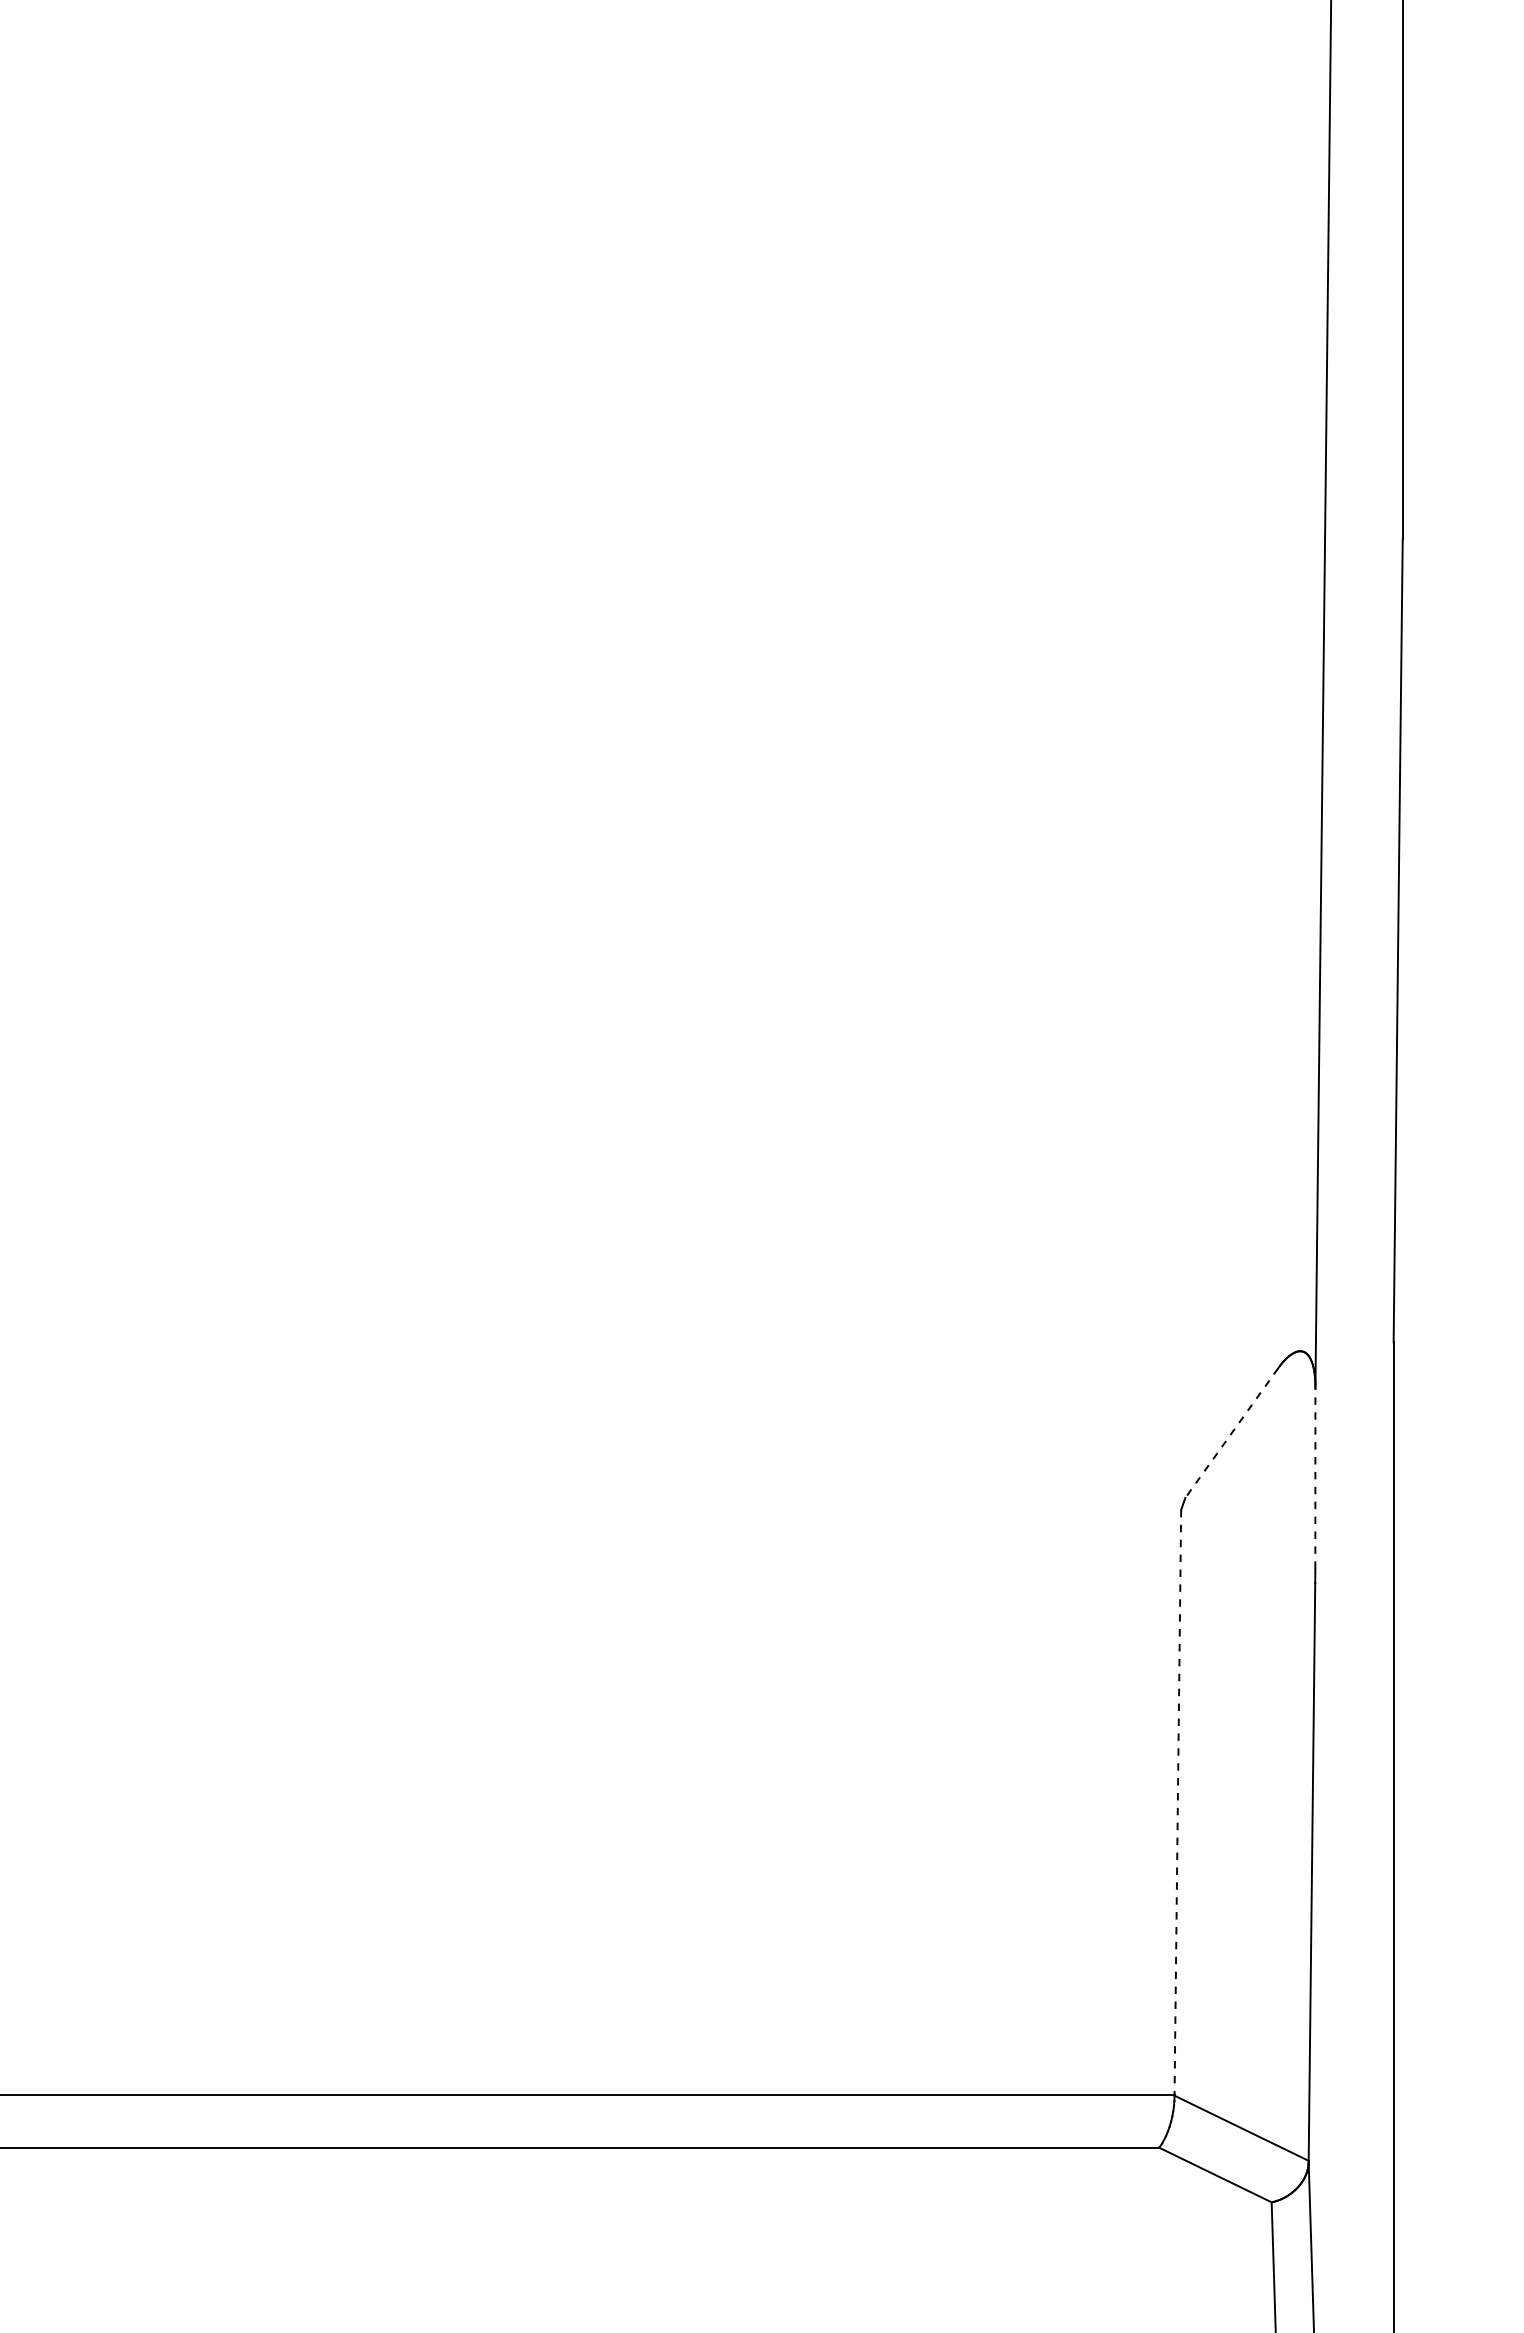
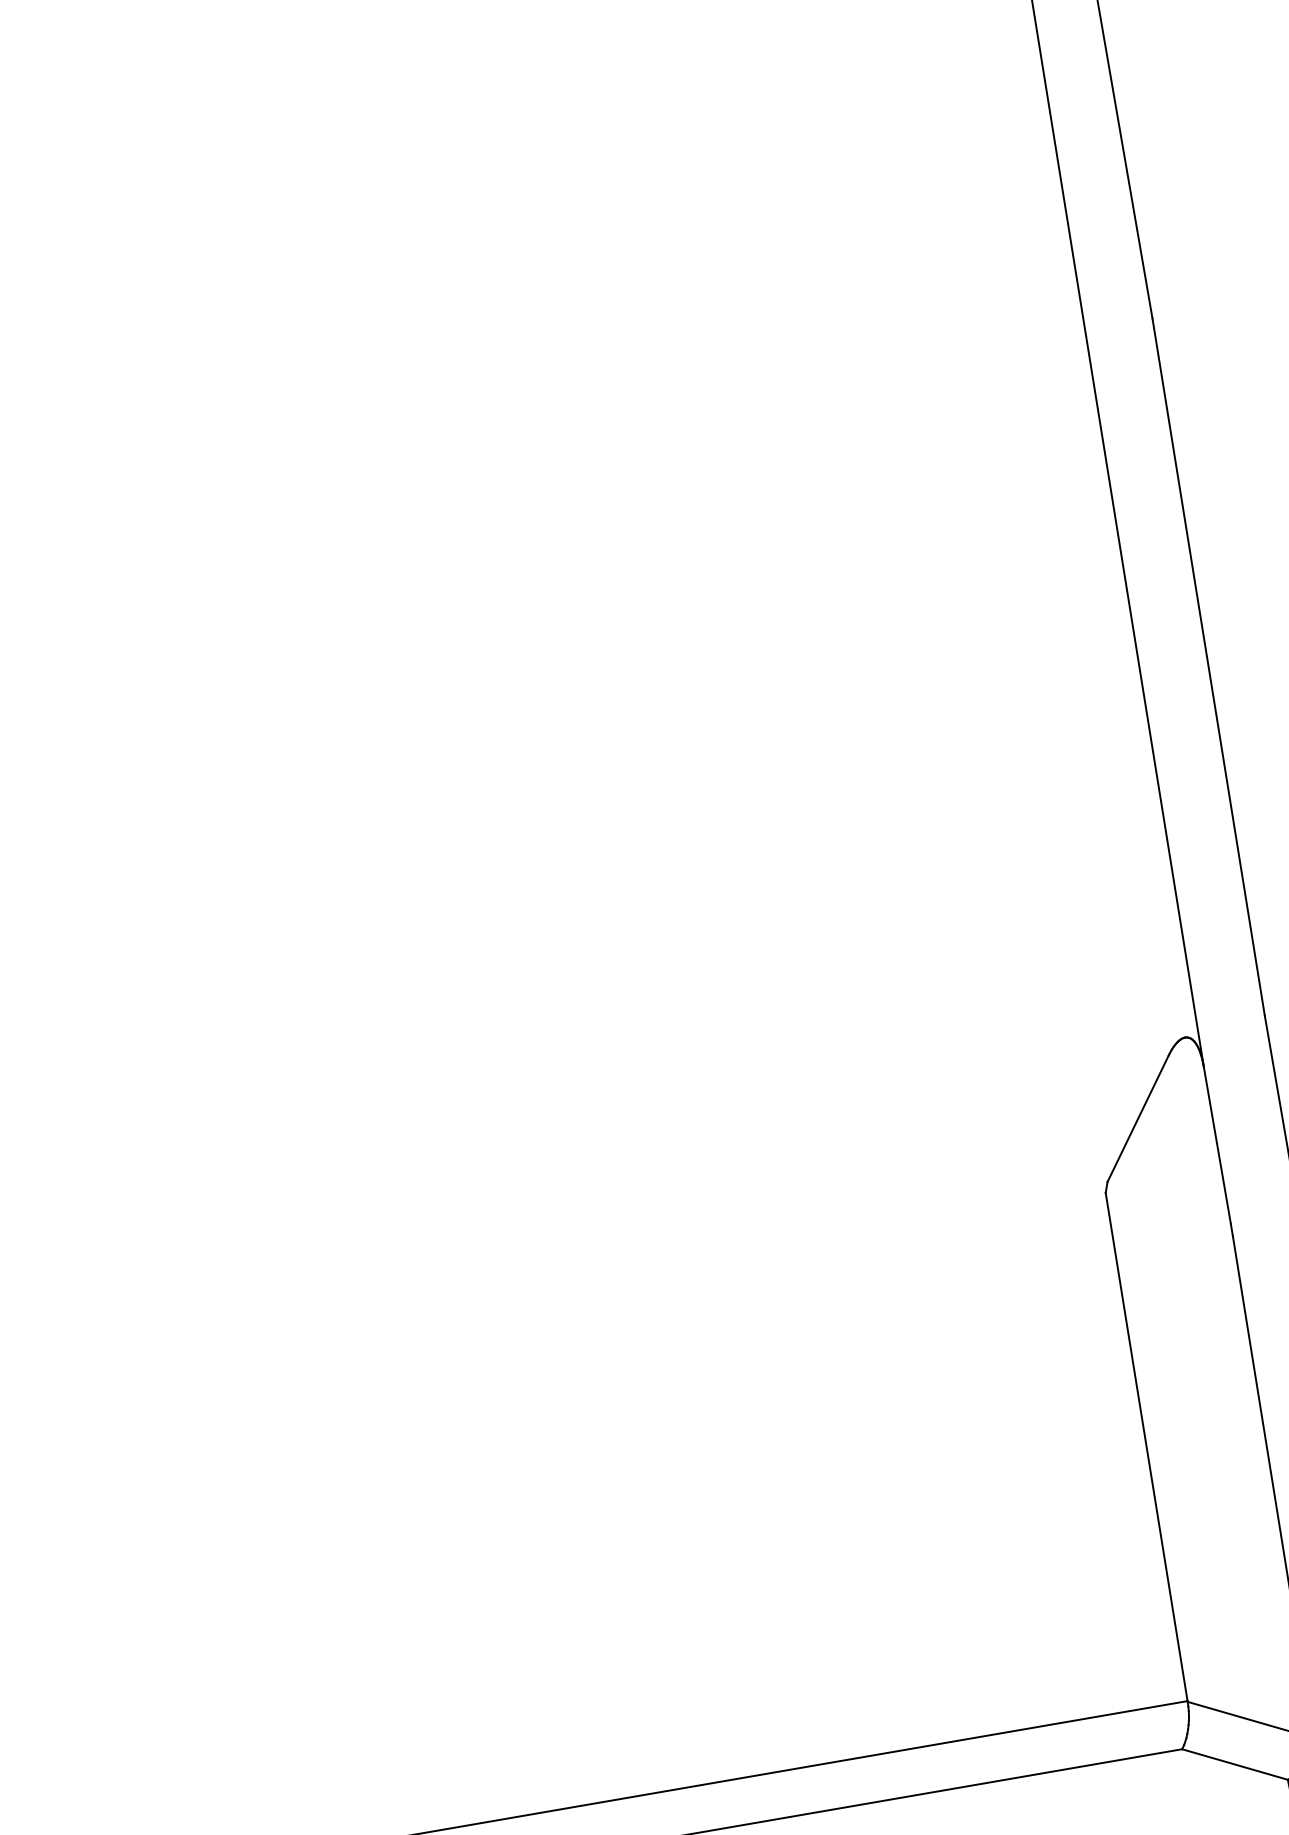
line: (1231, 1433) -> (1137, 1119), dashed -> solid
line: (1315, 1478) -> (1217, 1145), dashed -> solid
line: (1177, 1802) -> (1146, 1447), dashed -> solid

